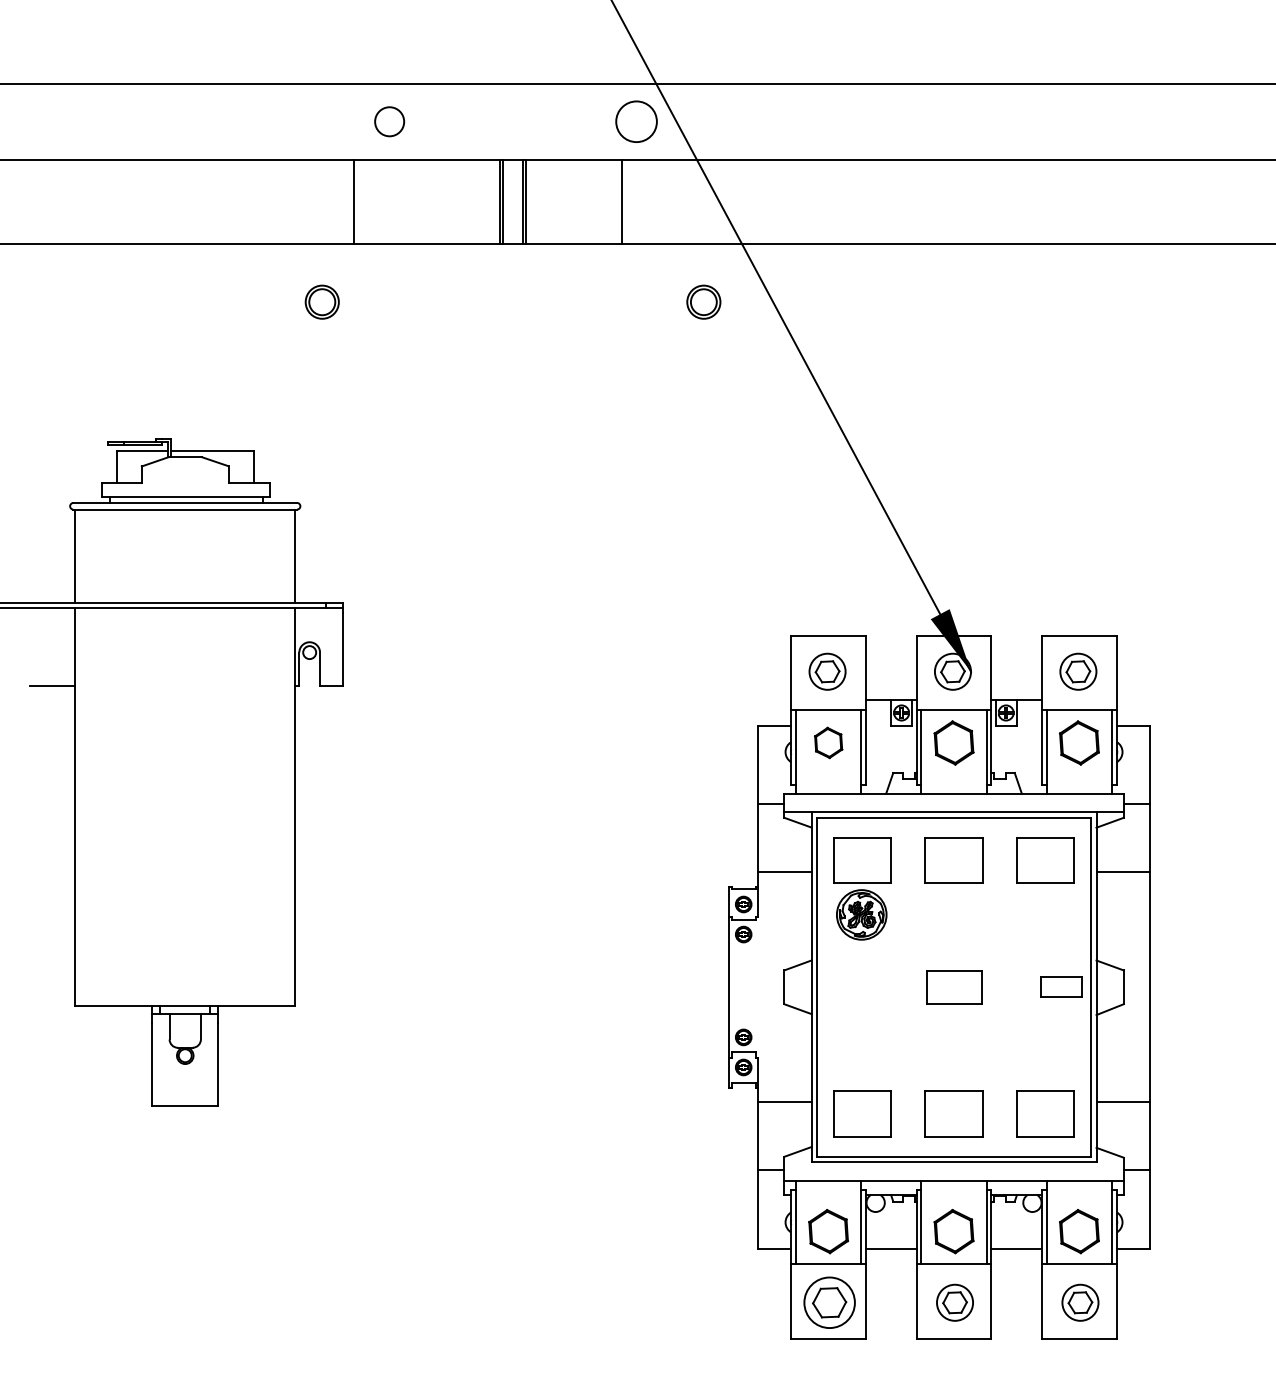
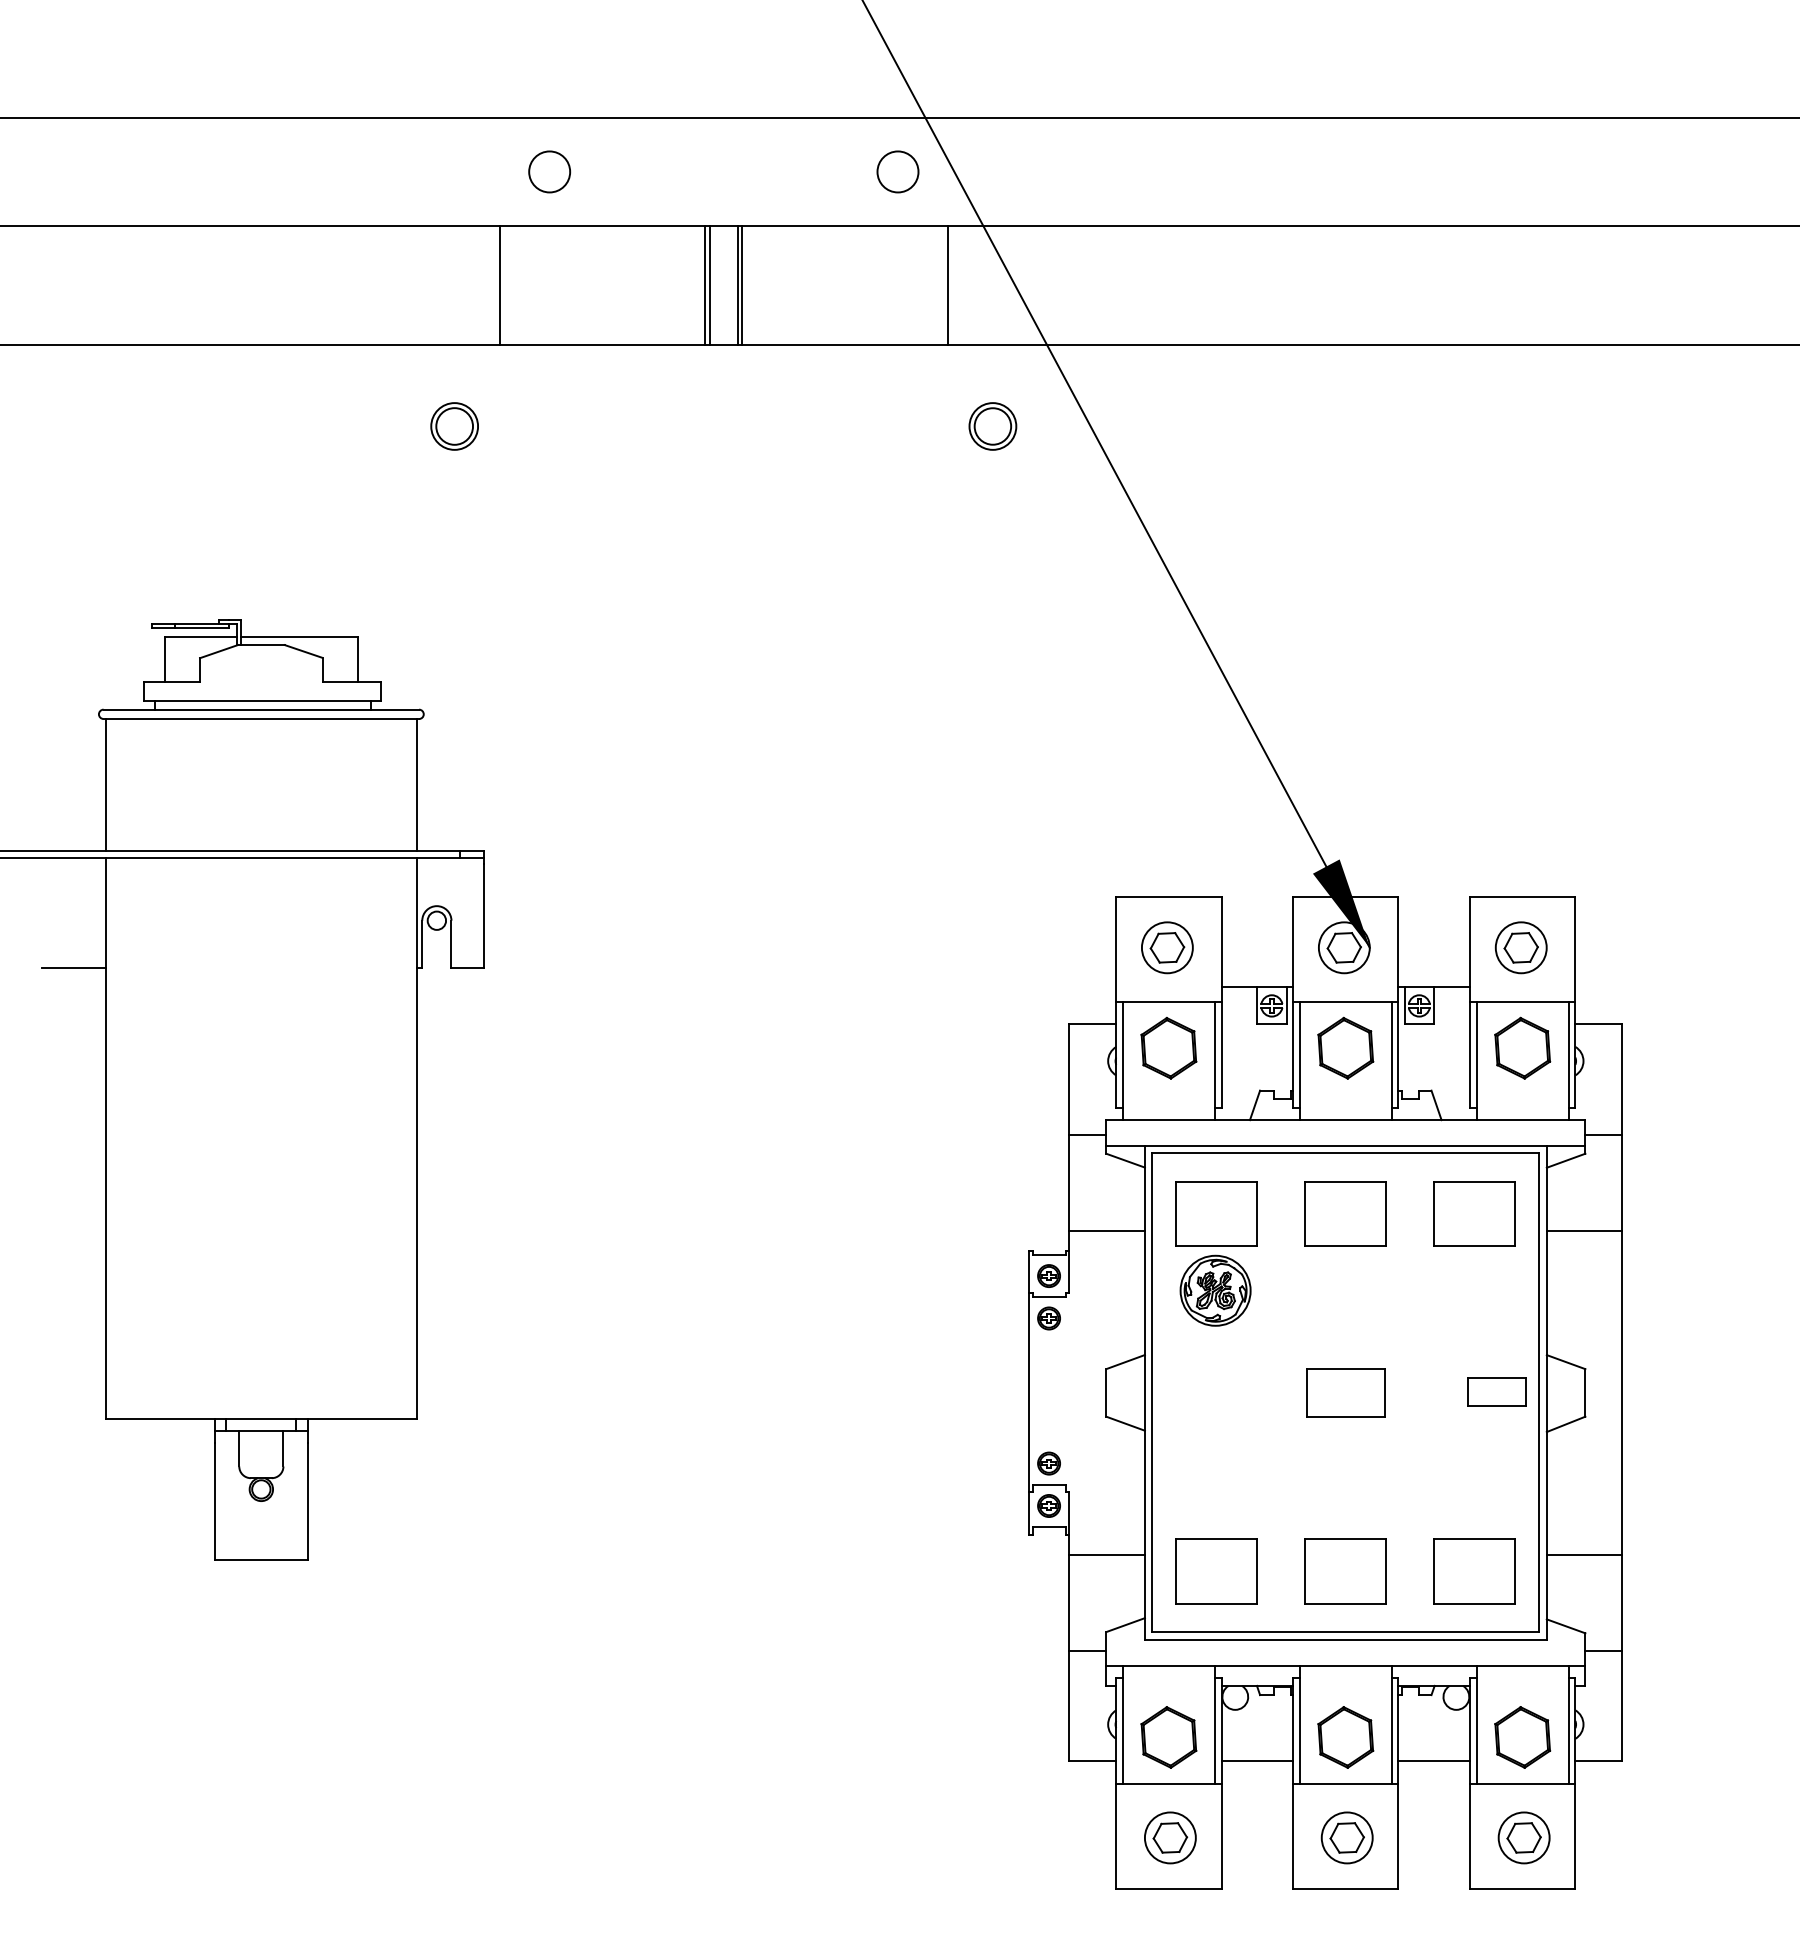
circle: (636, 121) -> (897, 171), size x0.71
line: (622, 201) -> (947, 284), moved
part: (828, 742) -> (1168, 1047), size x1.43
part: (829, 1302) -> (1170, 1837), size x0.71

